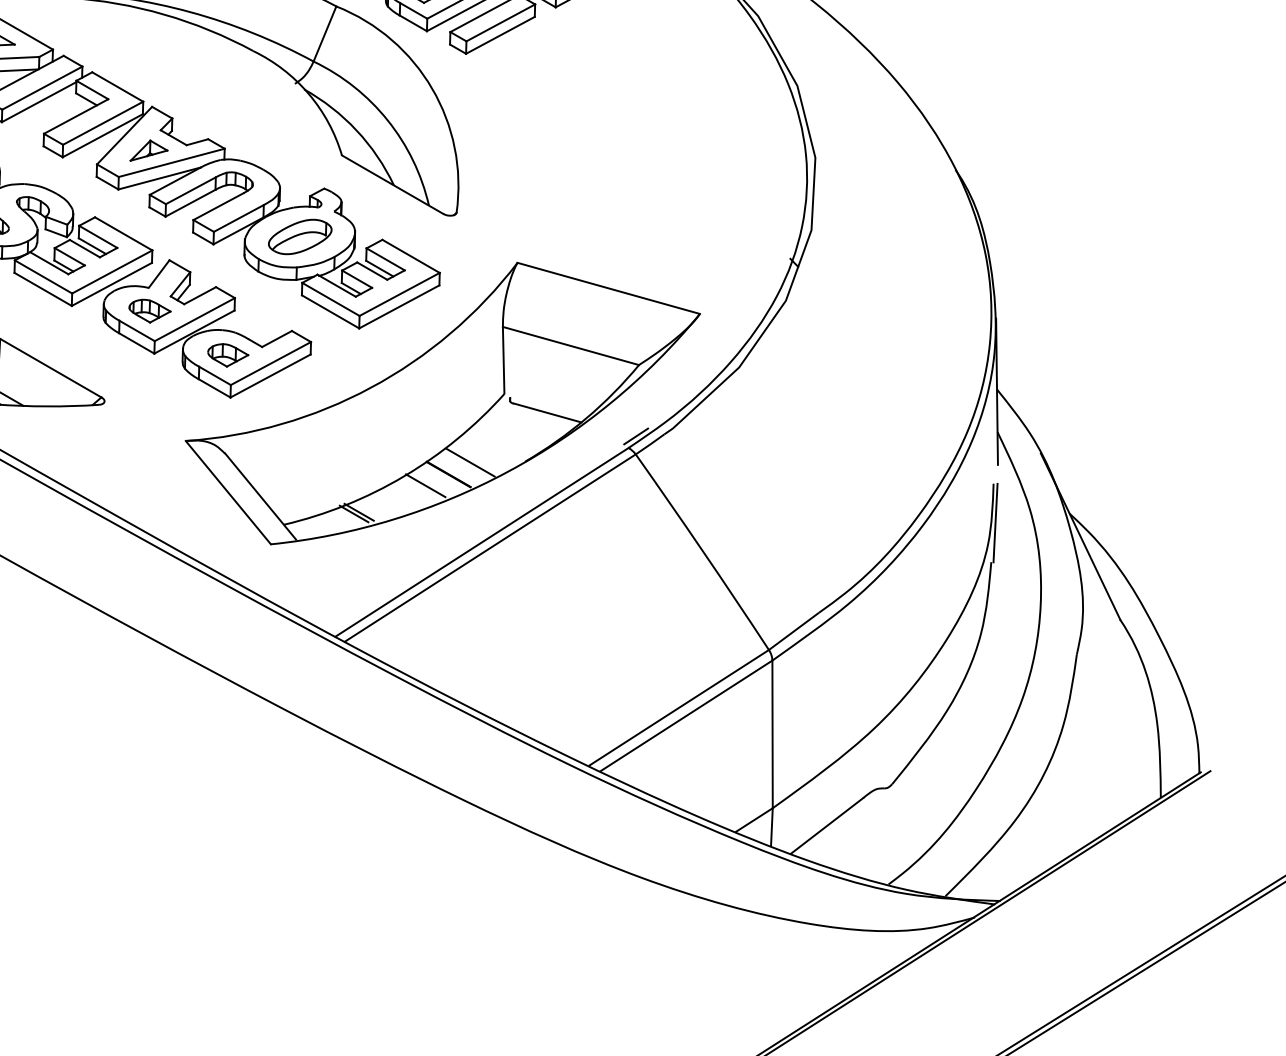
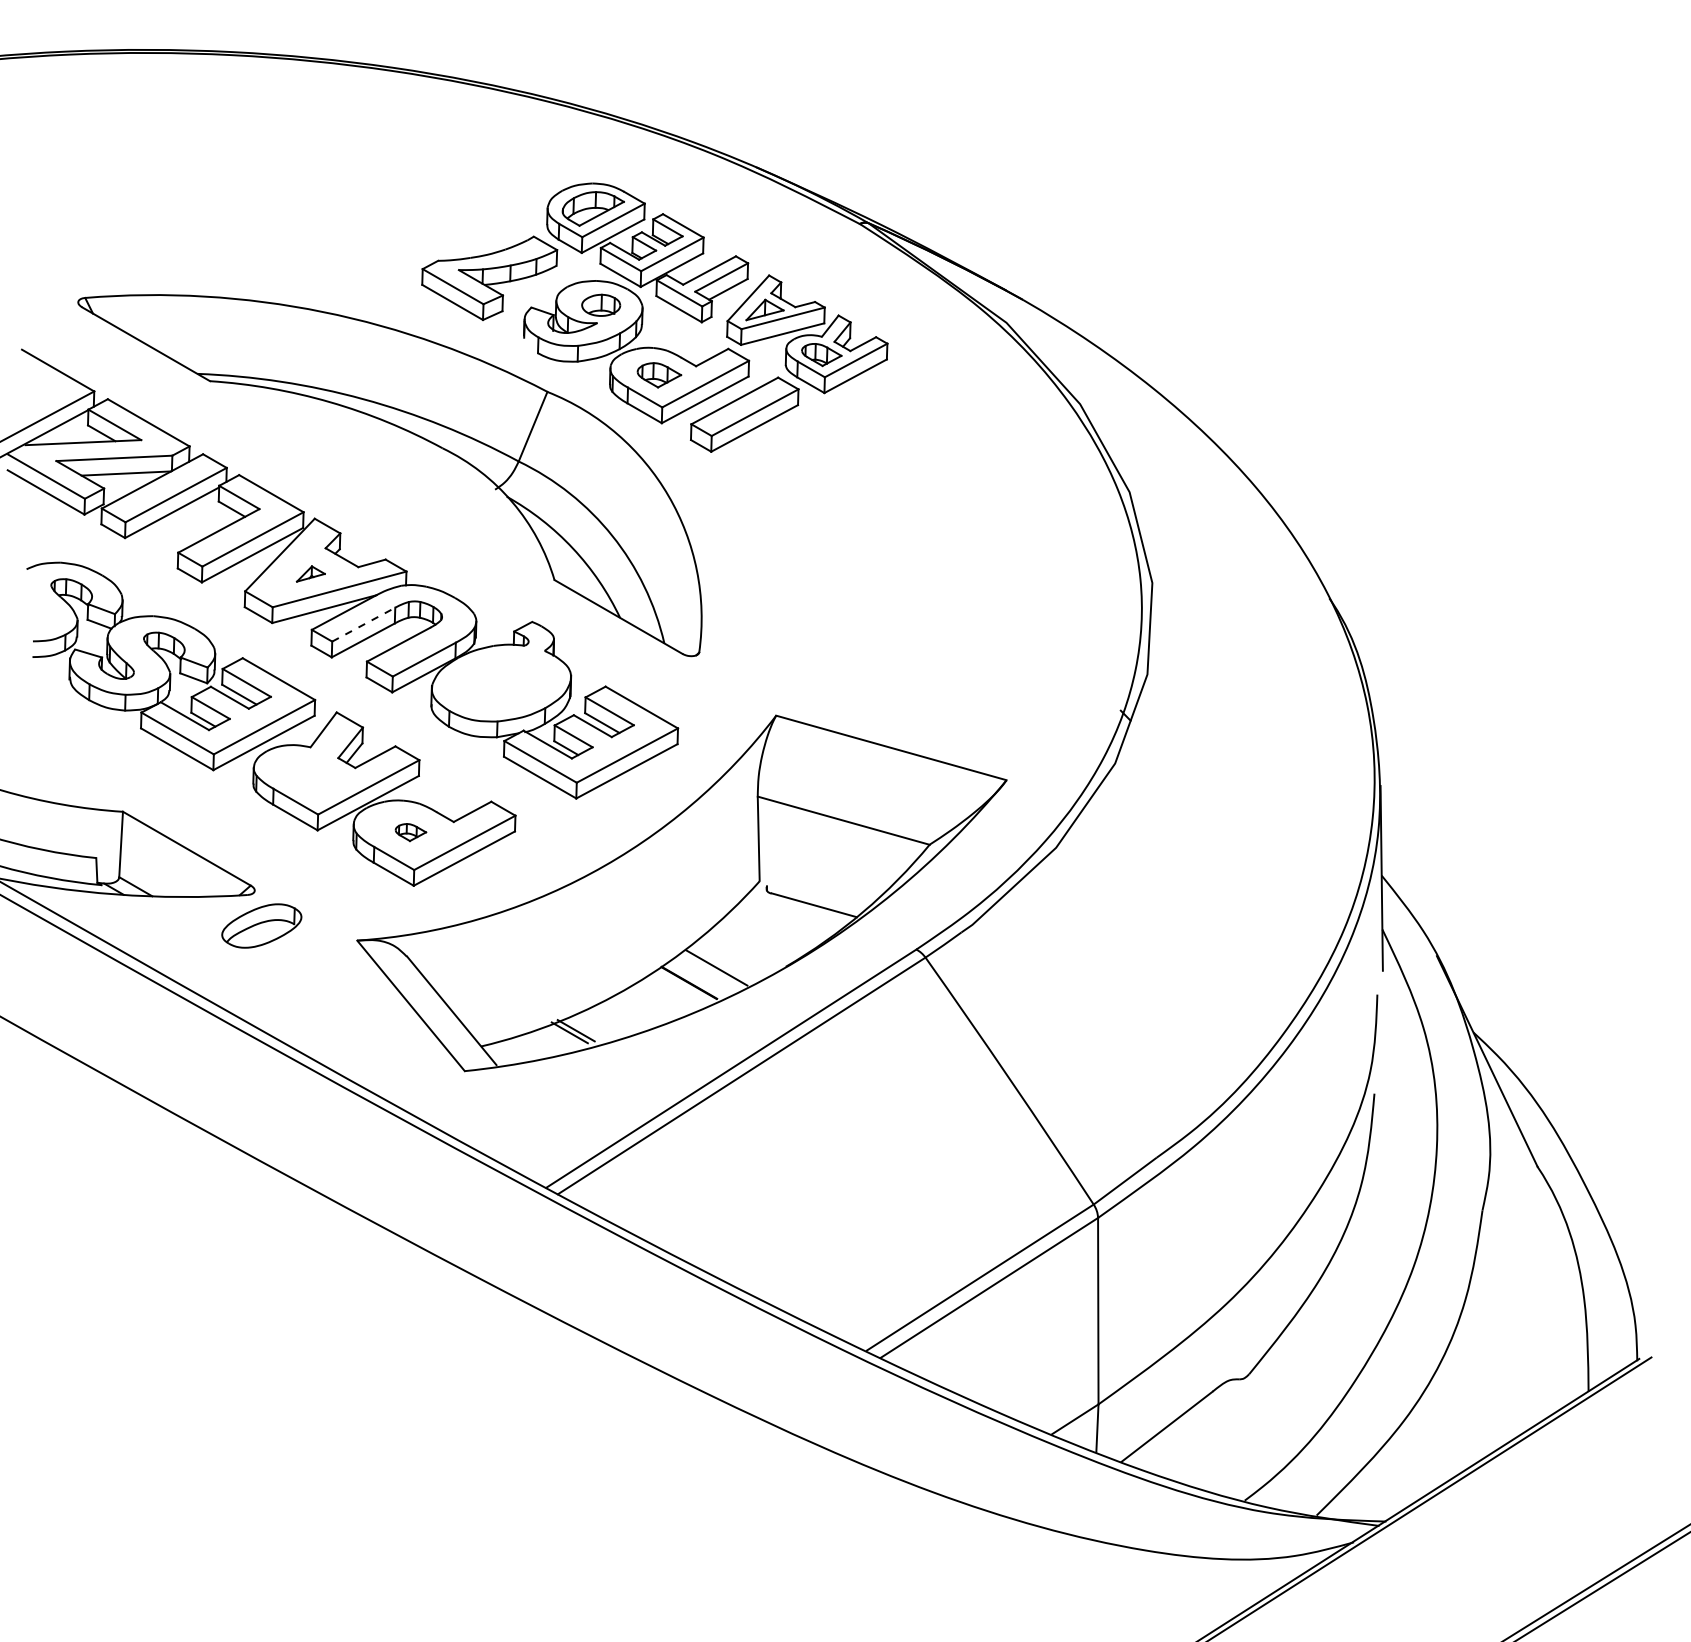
part: (148, 150) -> (310, 573), size x0.6
line: (190, 190) -> (363, 624), solid -> dashed
part: (299, 236) -> (261, 925), moved
part: (150, 311) -> (312, 776), removed
part: (227, 355) -> (410, 832), size x0.6
line: (635, 436) -> (925, 934), removed
line: (425, 485) -> (660, 996), removed
line: (995, 522) -> (1379, 1043), removed

